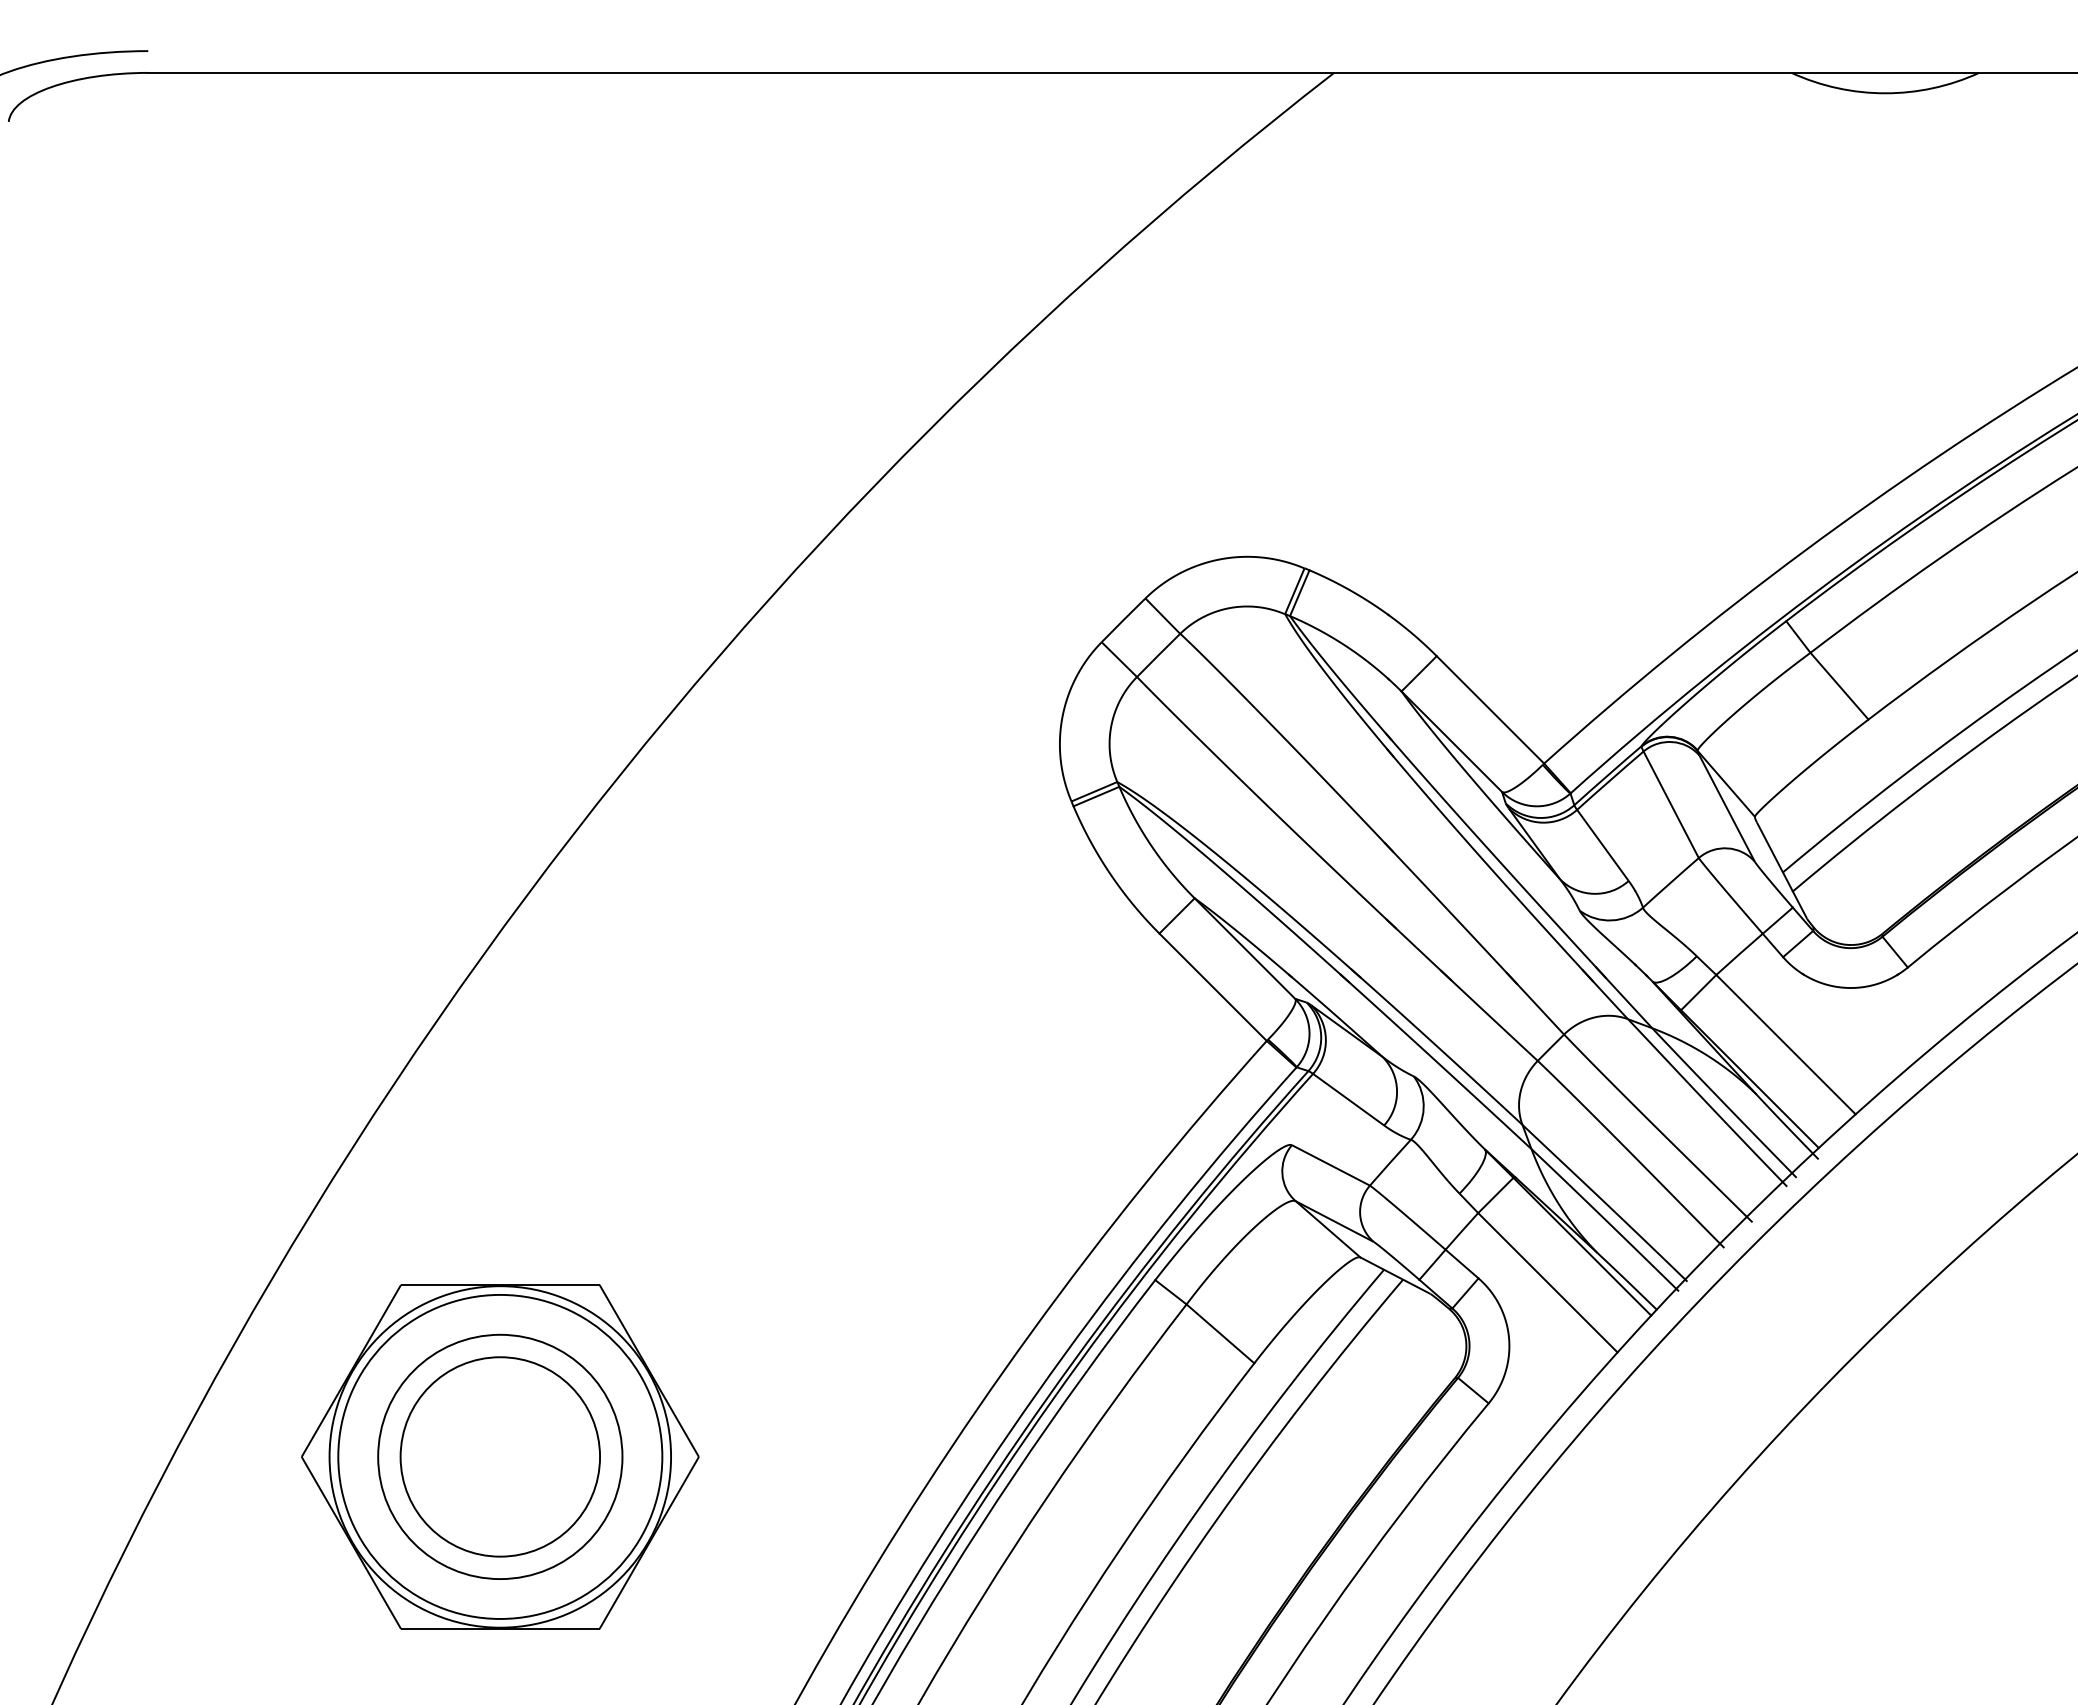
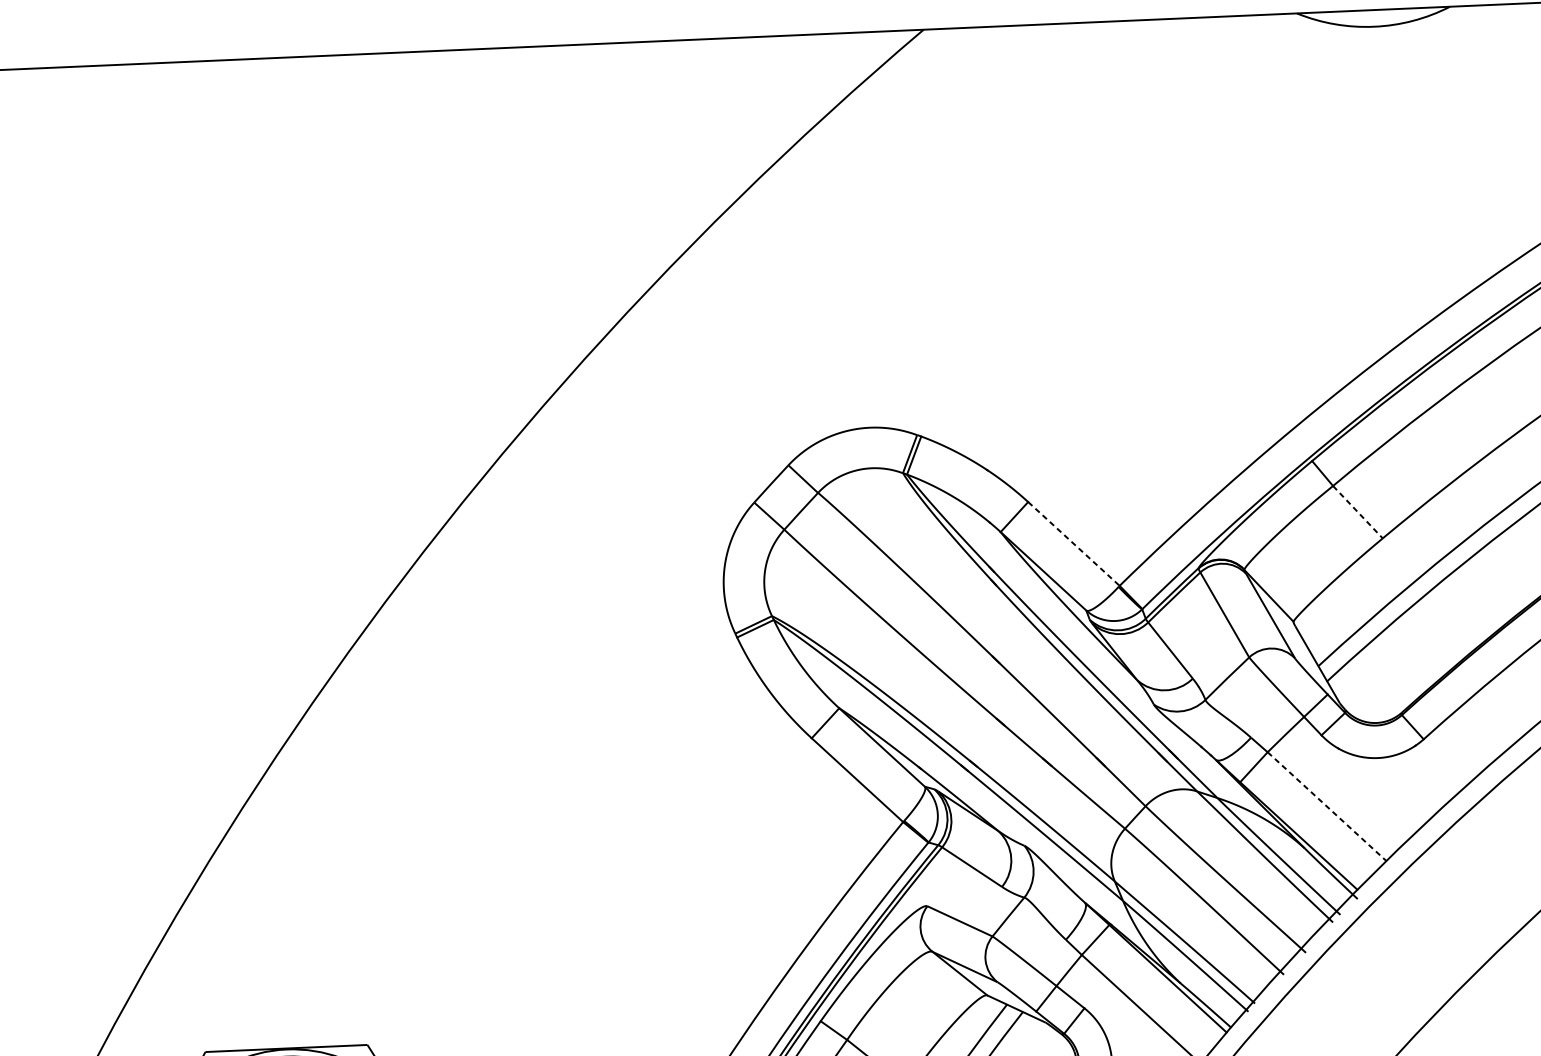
line: (1839, 686) -> (1357, 512), solid -> dashed
line: (1490, 709) -> (1073, 543), solid -> dashed
line: (1786, 1044) -> (1327, 806), solid -> dashed

